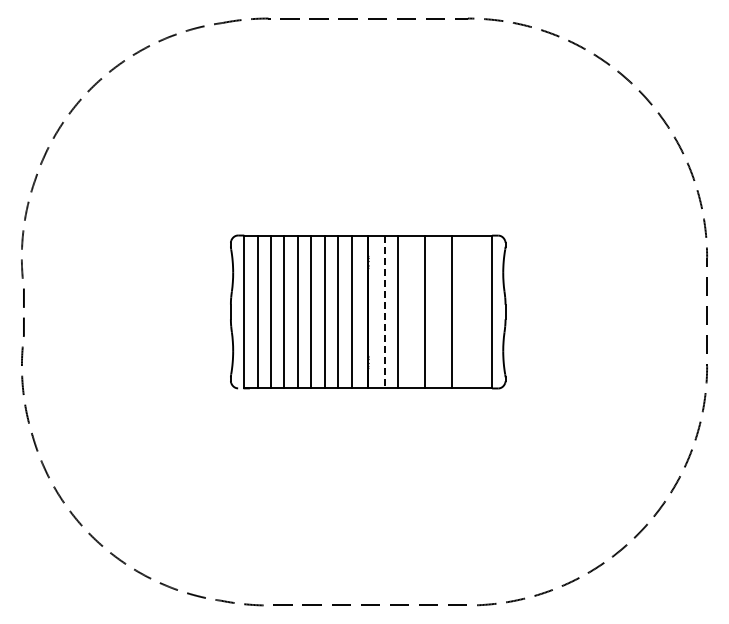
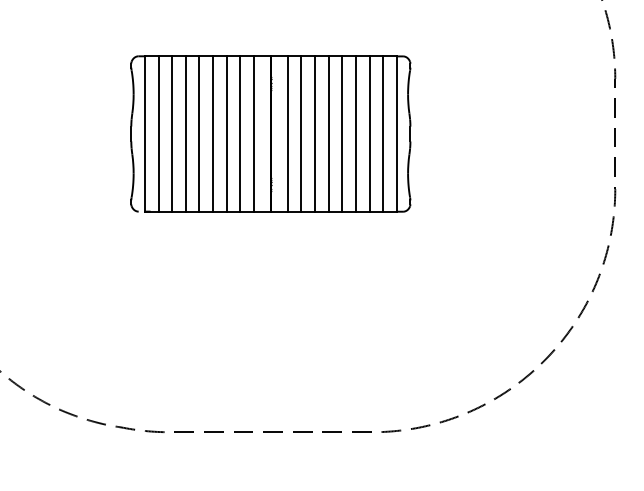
line: (411, 311) -> (314, 133), added
line: (438, 311) -> (342, 133), added
line: (465, 311) -> (369, 133), added
line: (478, 311) -> (382, 133), added
line: (384, 312) -> (287, 134), dashed -> solid

